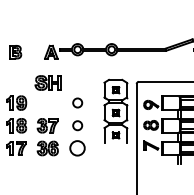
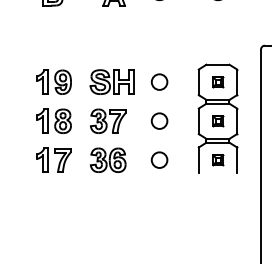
part: (47, 82) -> (111, 81), moved
part: (115, 110) -> (217, 117), moved
circle: (77, 148) -> (159, 160), size x0.62

